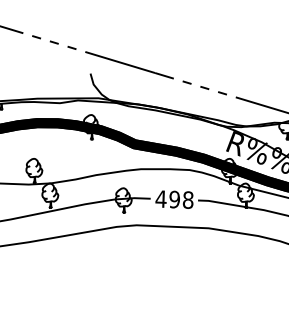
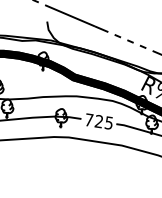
text: (174, 199) -> (98, 121), 498 -> 725

